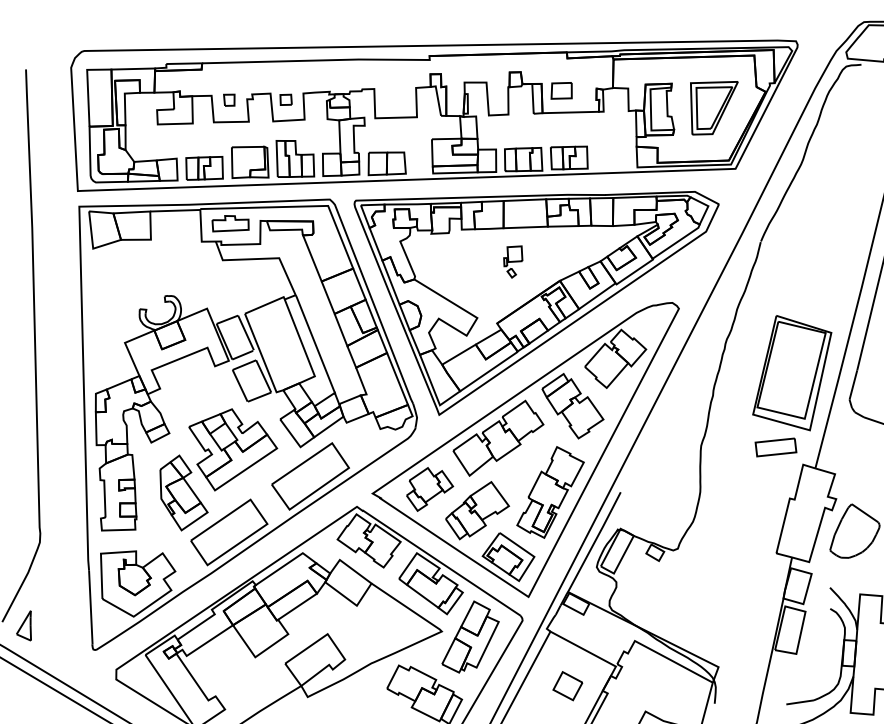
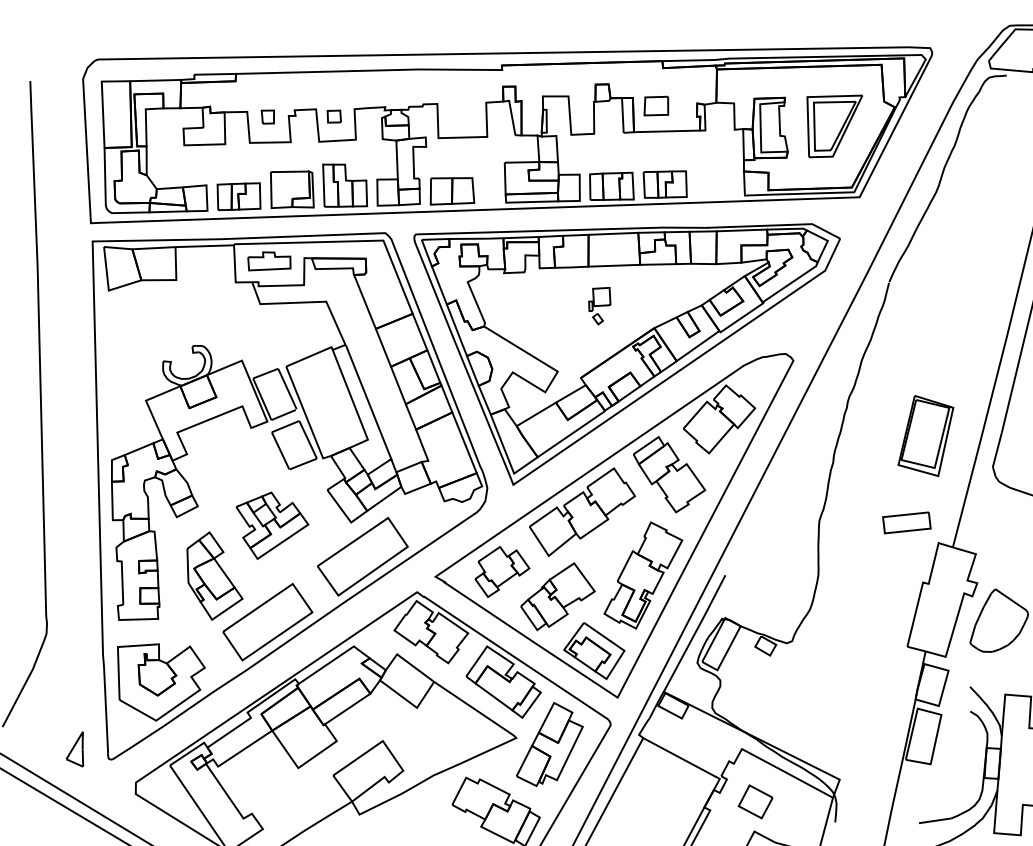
part: (791, 372) -> (925, 435), size x0.6
part: (233, 449) -> (272, 525), size x0.7
part: (23, 625) -> (74, 749), moved
part: (567, 685) -> (755, 801), moved

